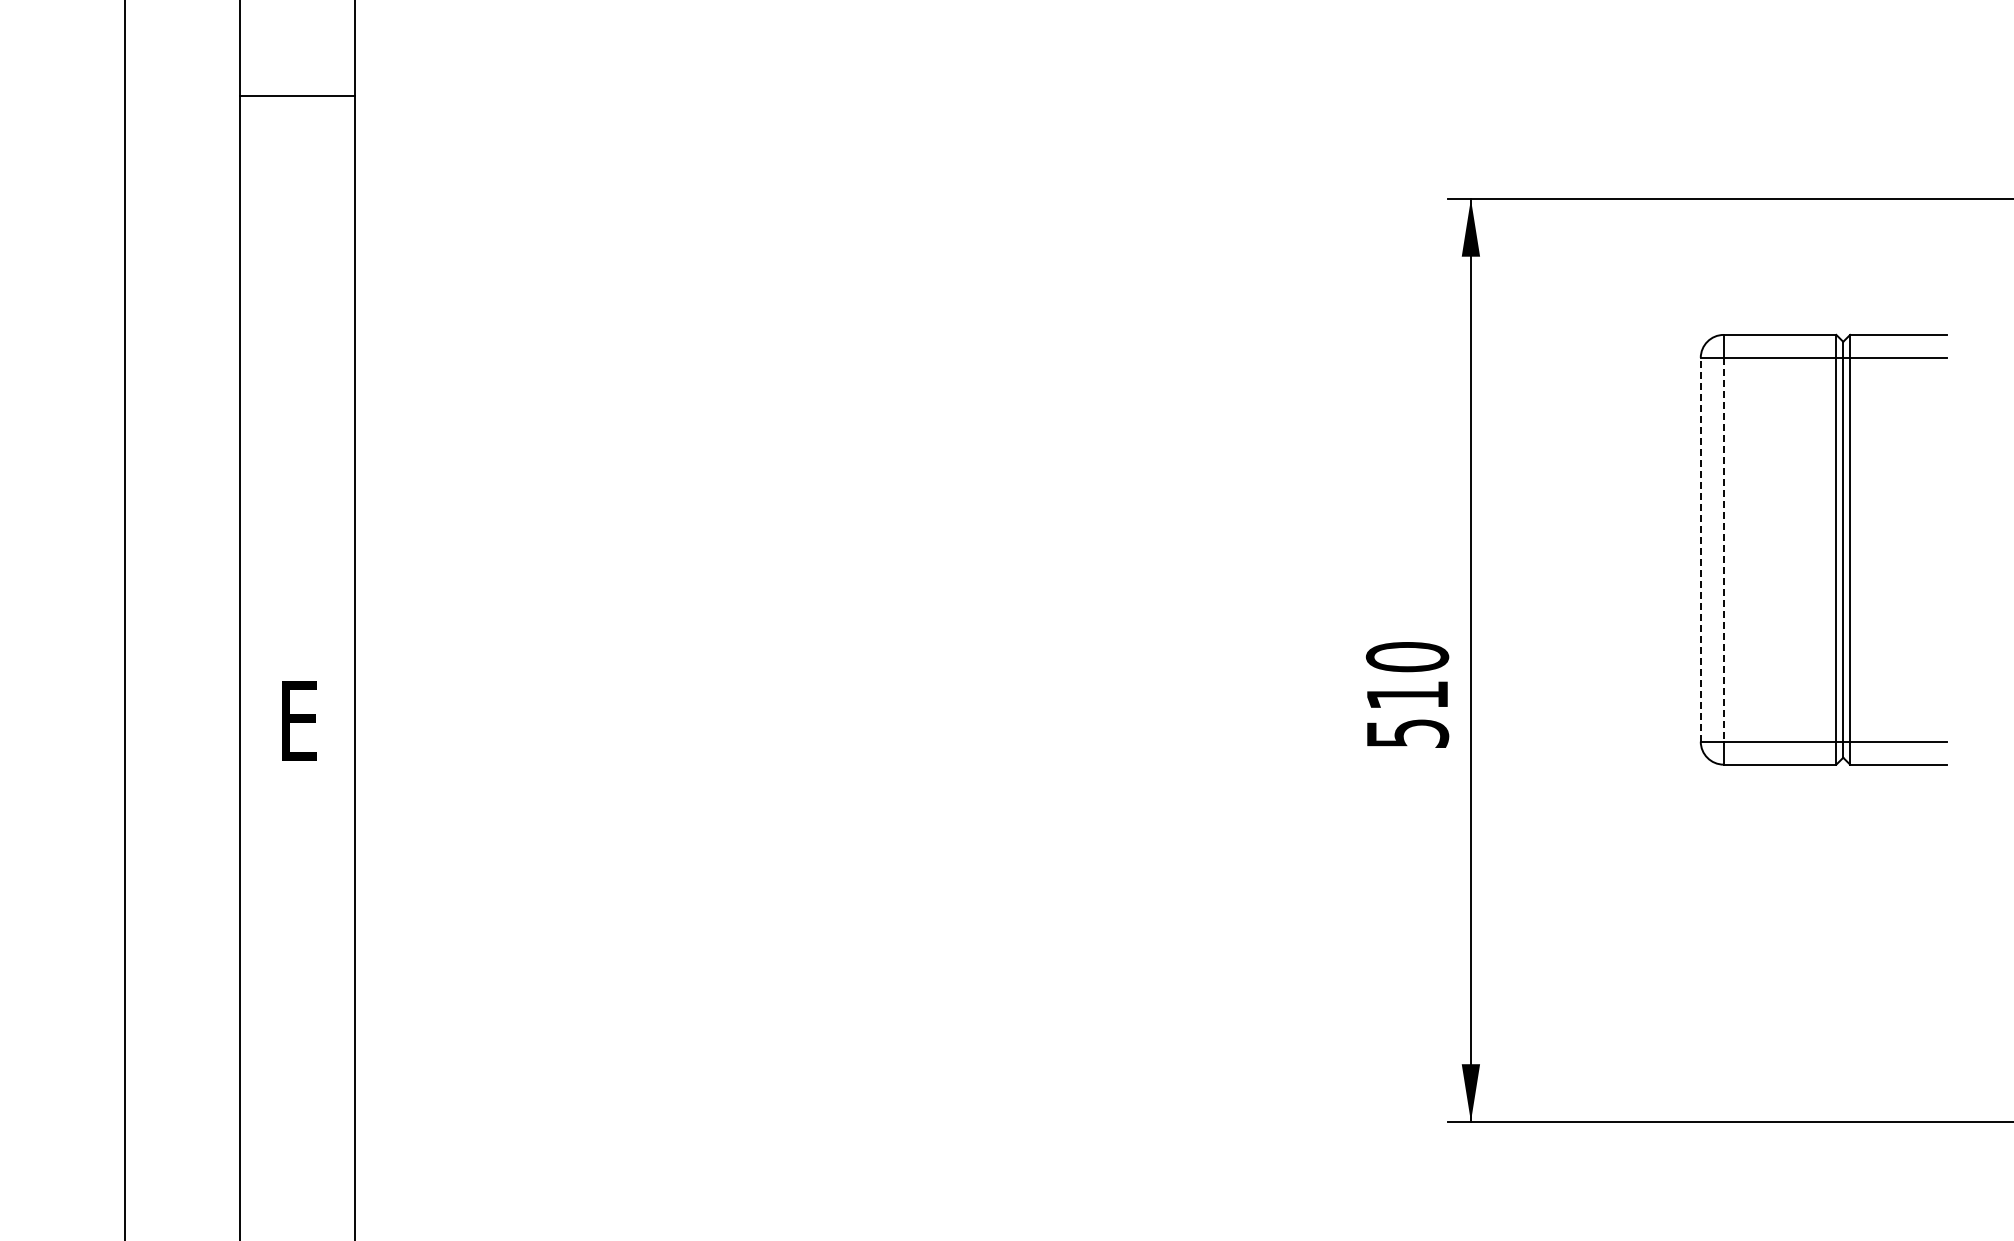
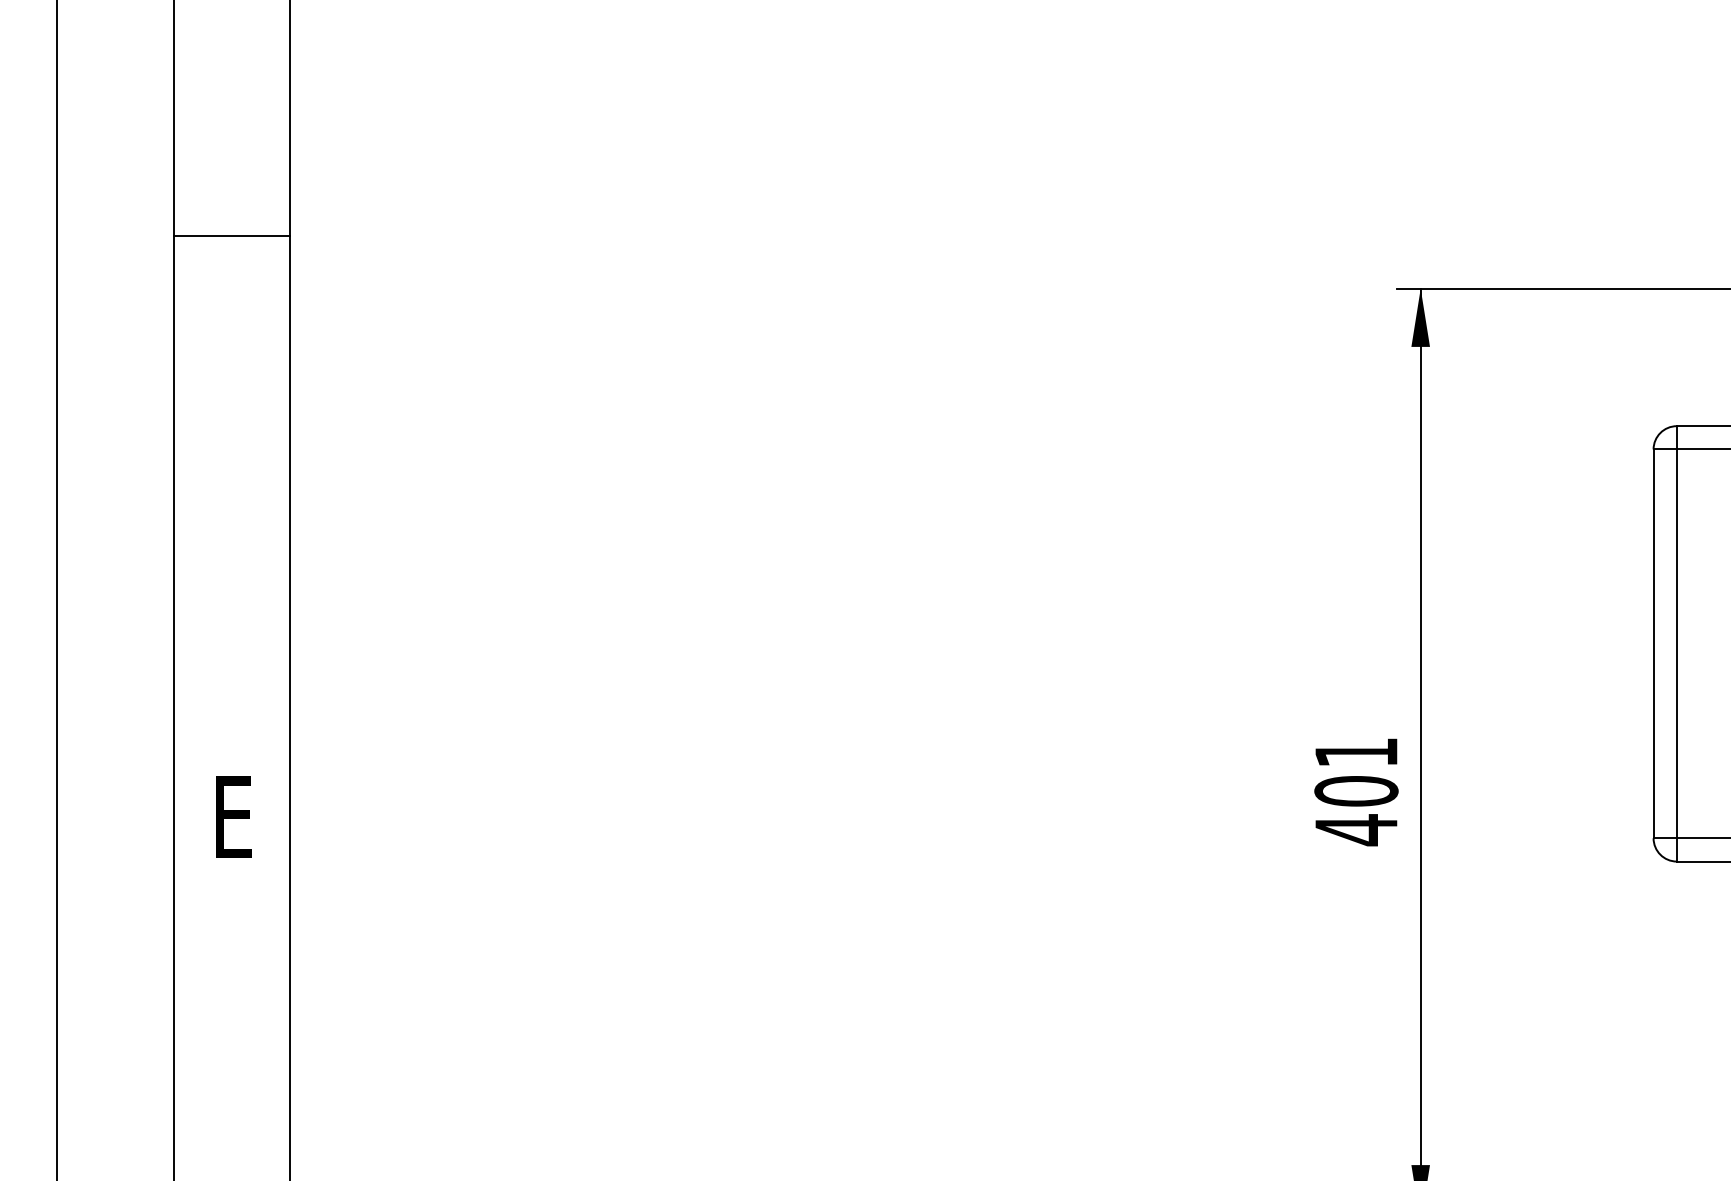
line: (297, 96) -> (231, 236), moved
line: (1700, 549) -> (1653, 643), dashed -> solid
line: (1723, 549) -> (1676, 643), dashed -> solid
text: (1407, 695) -> (1356, 791), 510 -> 401

